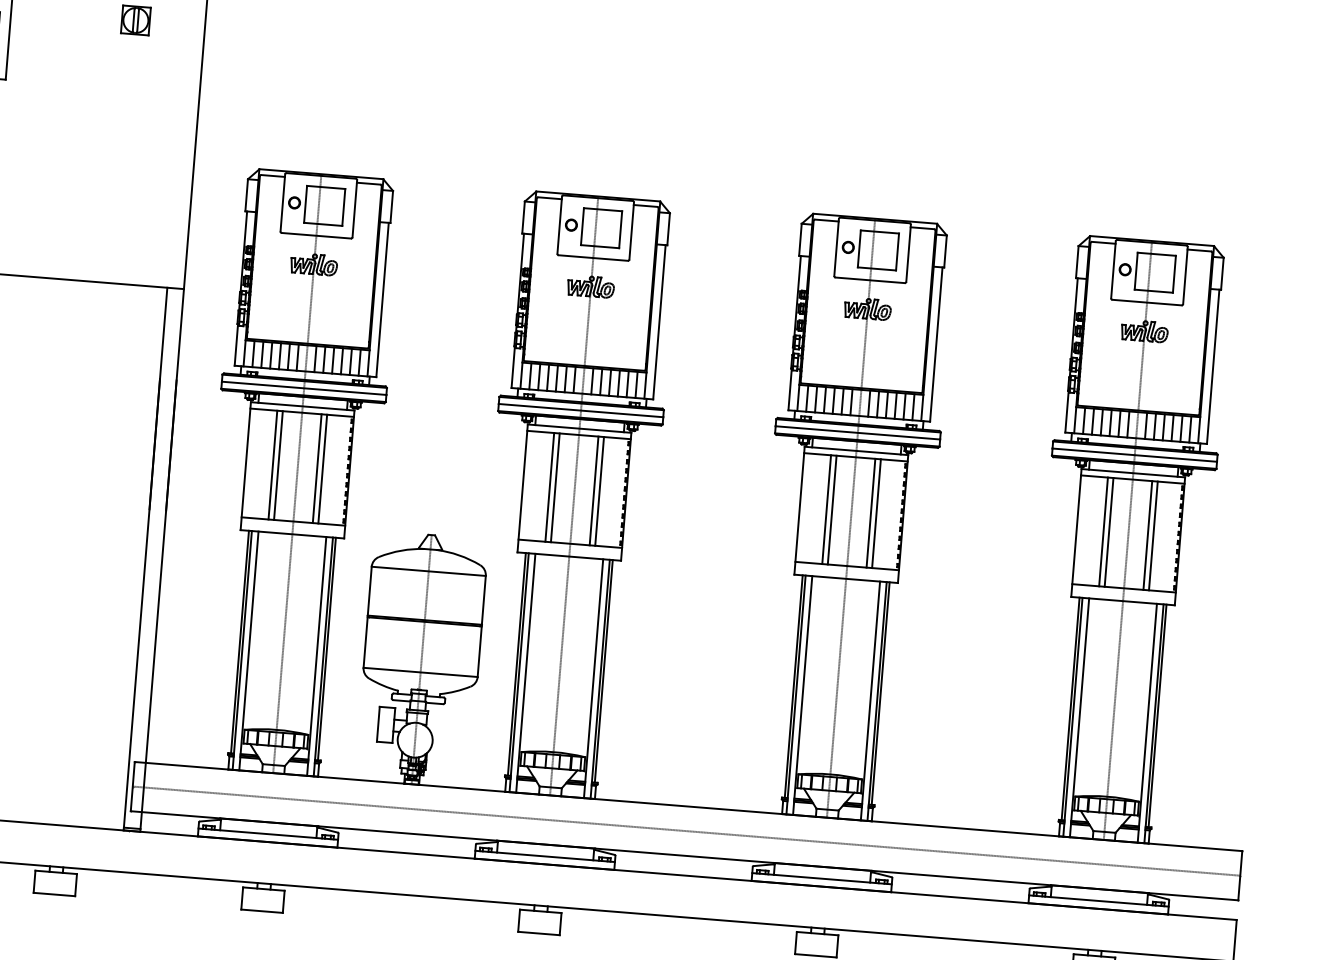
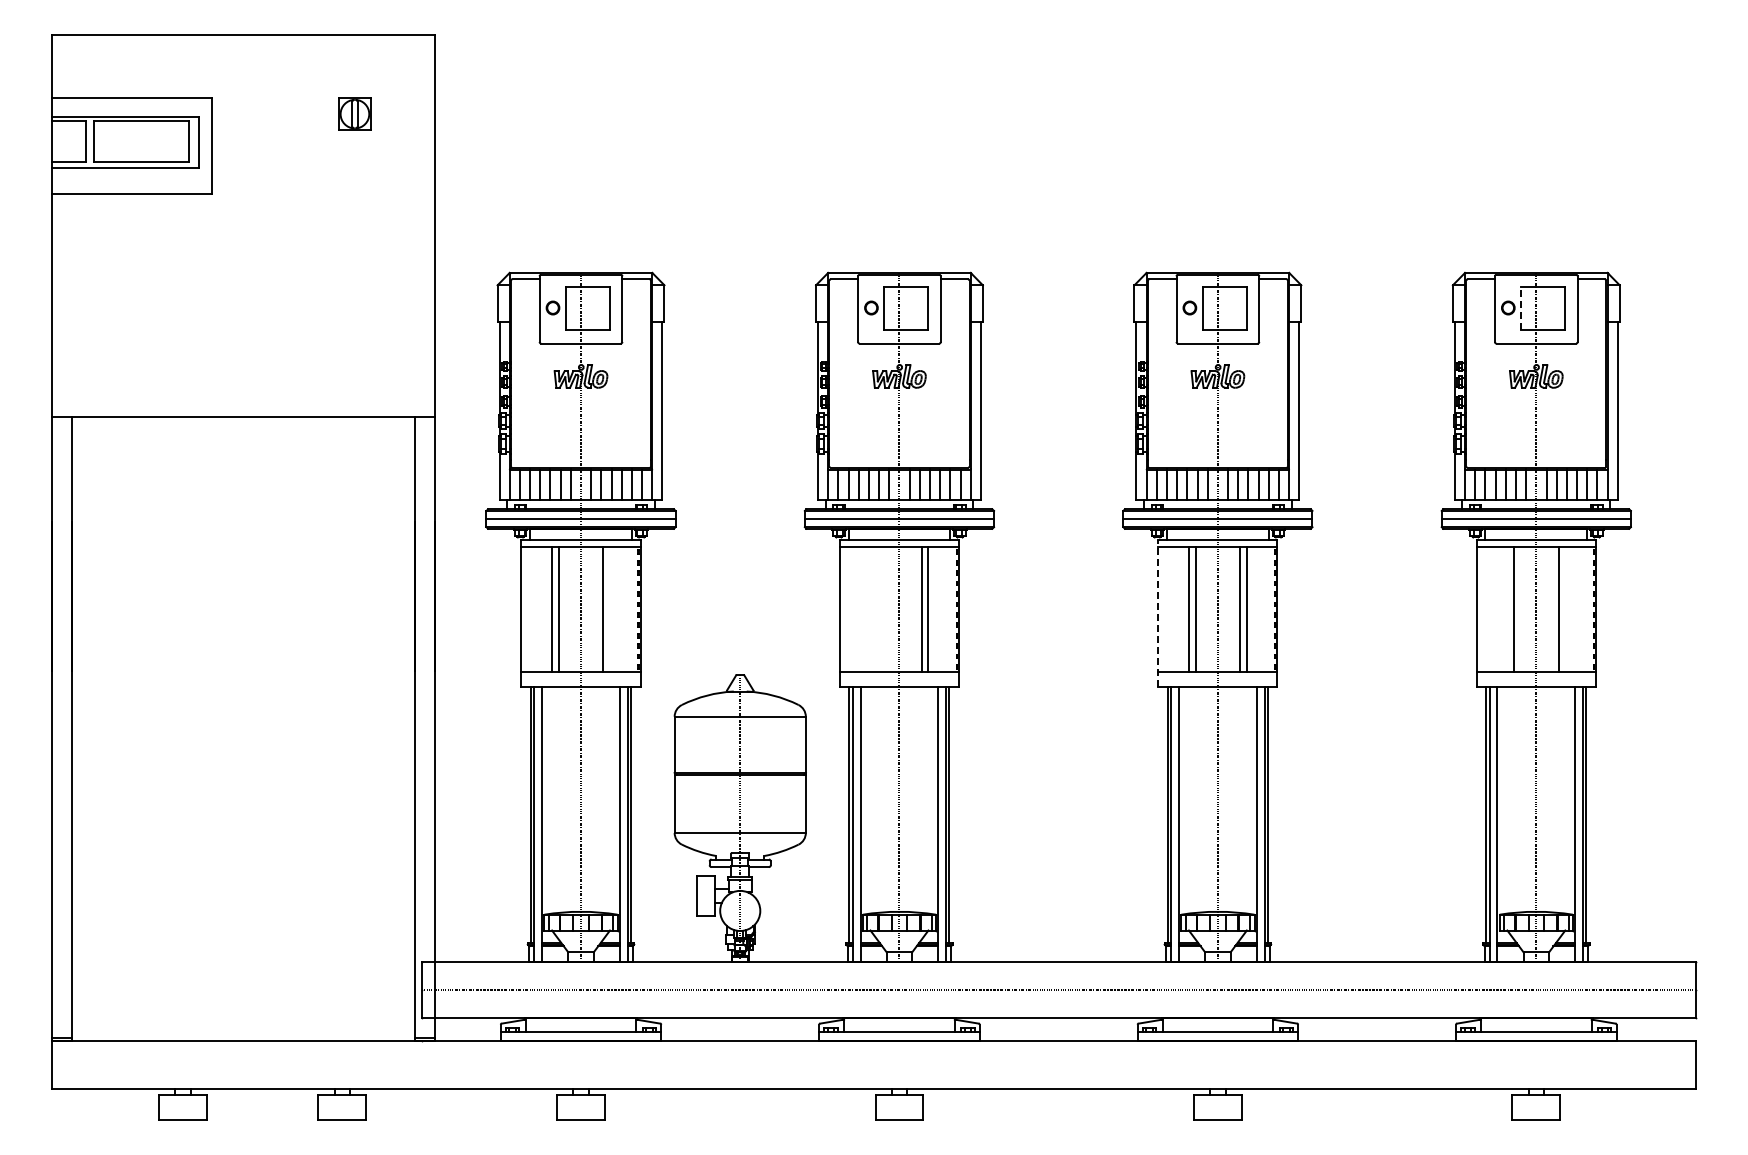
line: (1136, 271) -> (1521, 308), solid -> dashed
line: (322, 468) -> (609, 609), removed
line: (549, 487) -> (870, 609), removed
line: (555, 487) -> (877, 609), removed
line: (799, 510) -> (1158, 613), solid -> dashed
line: (1103, 531) -> (1507, 609), removed
line: (1153, 535) -> (1565, 609), removed

